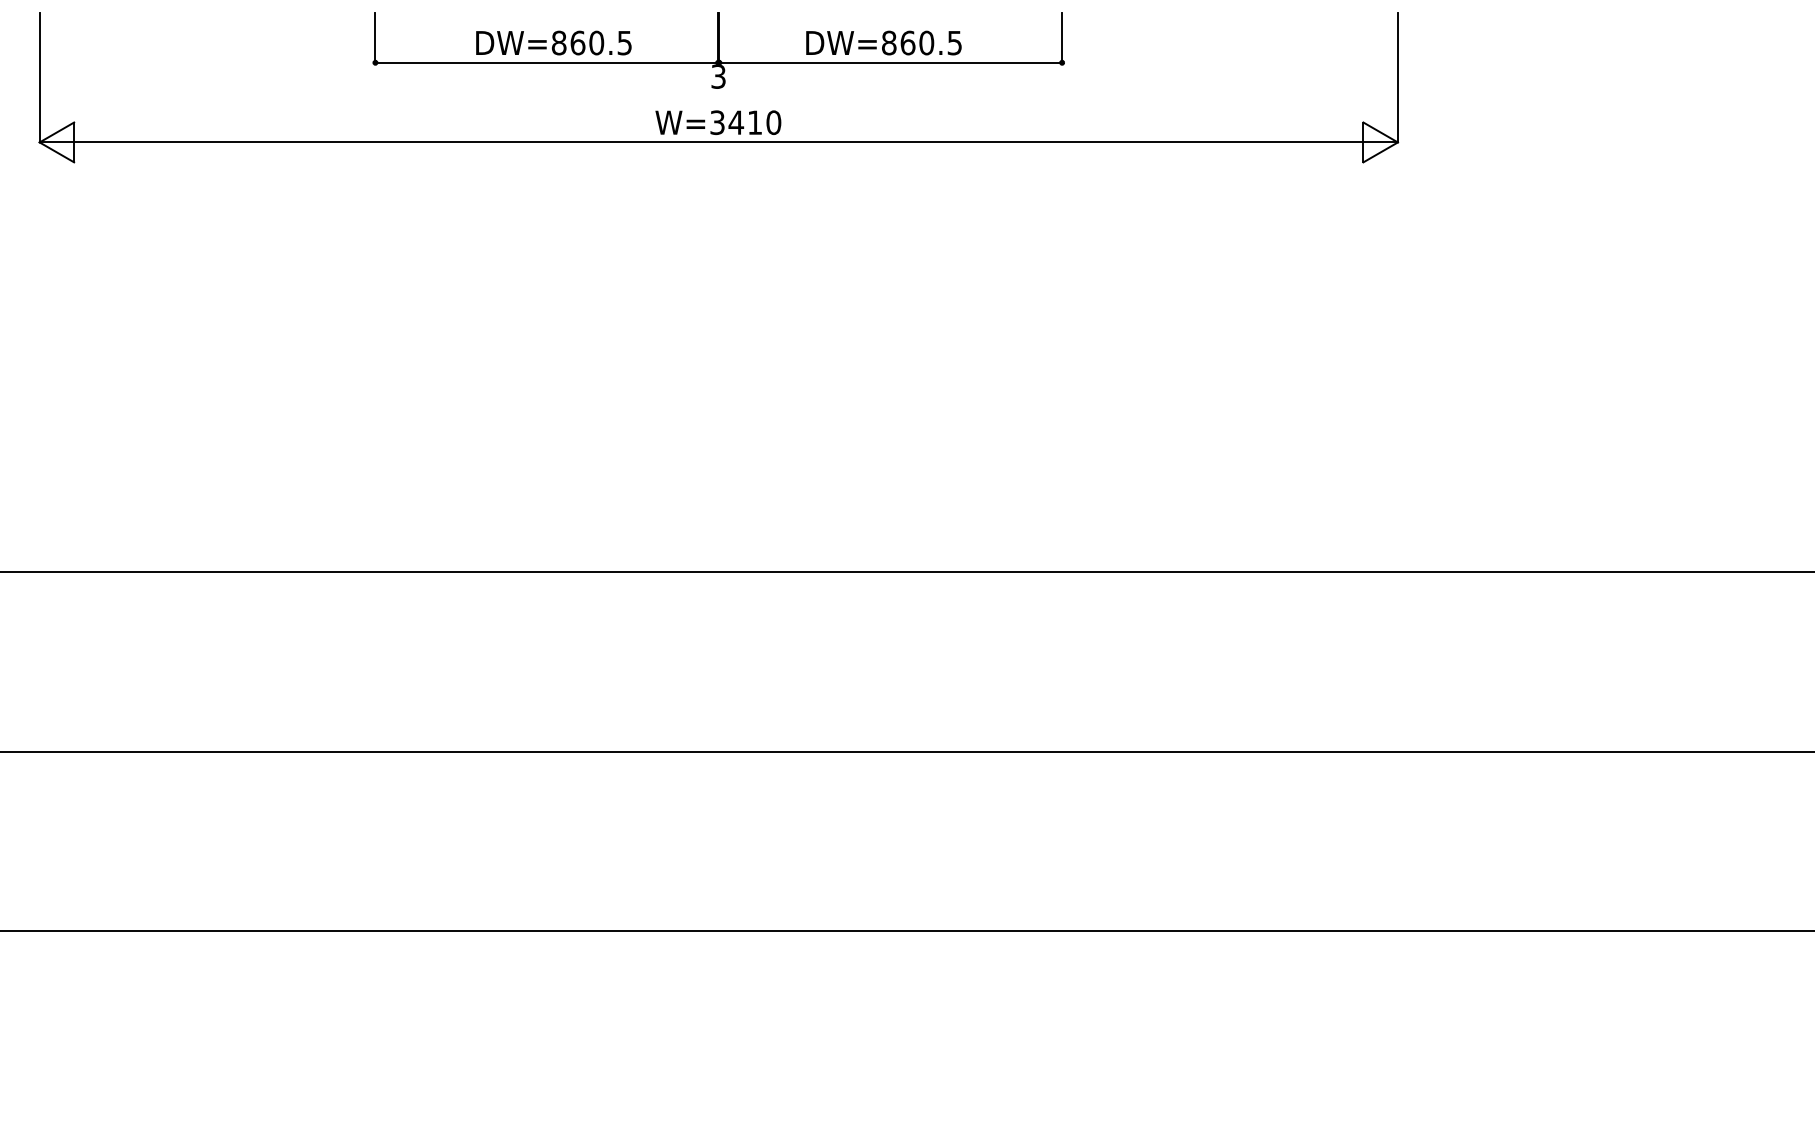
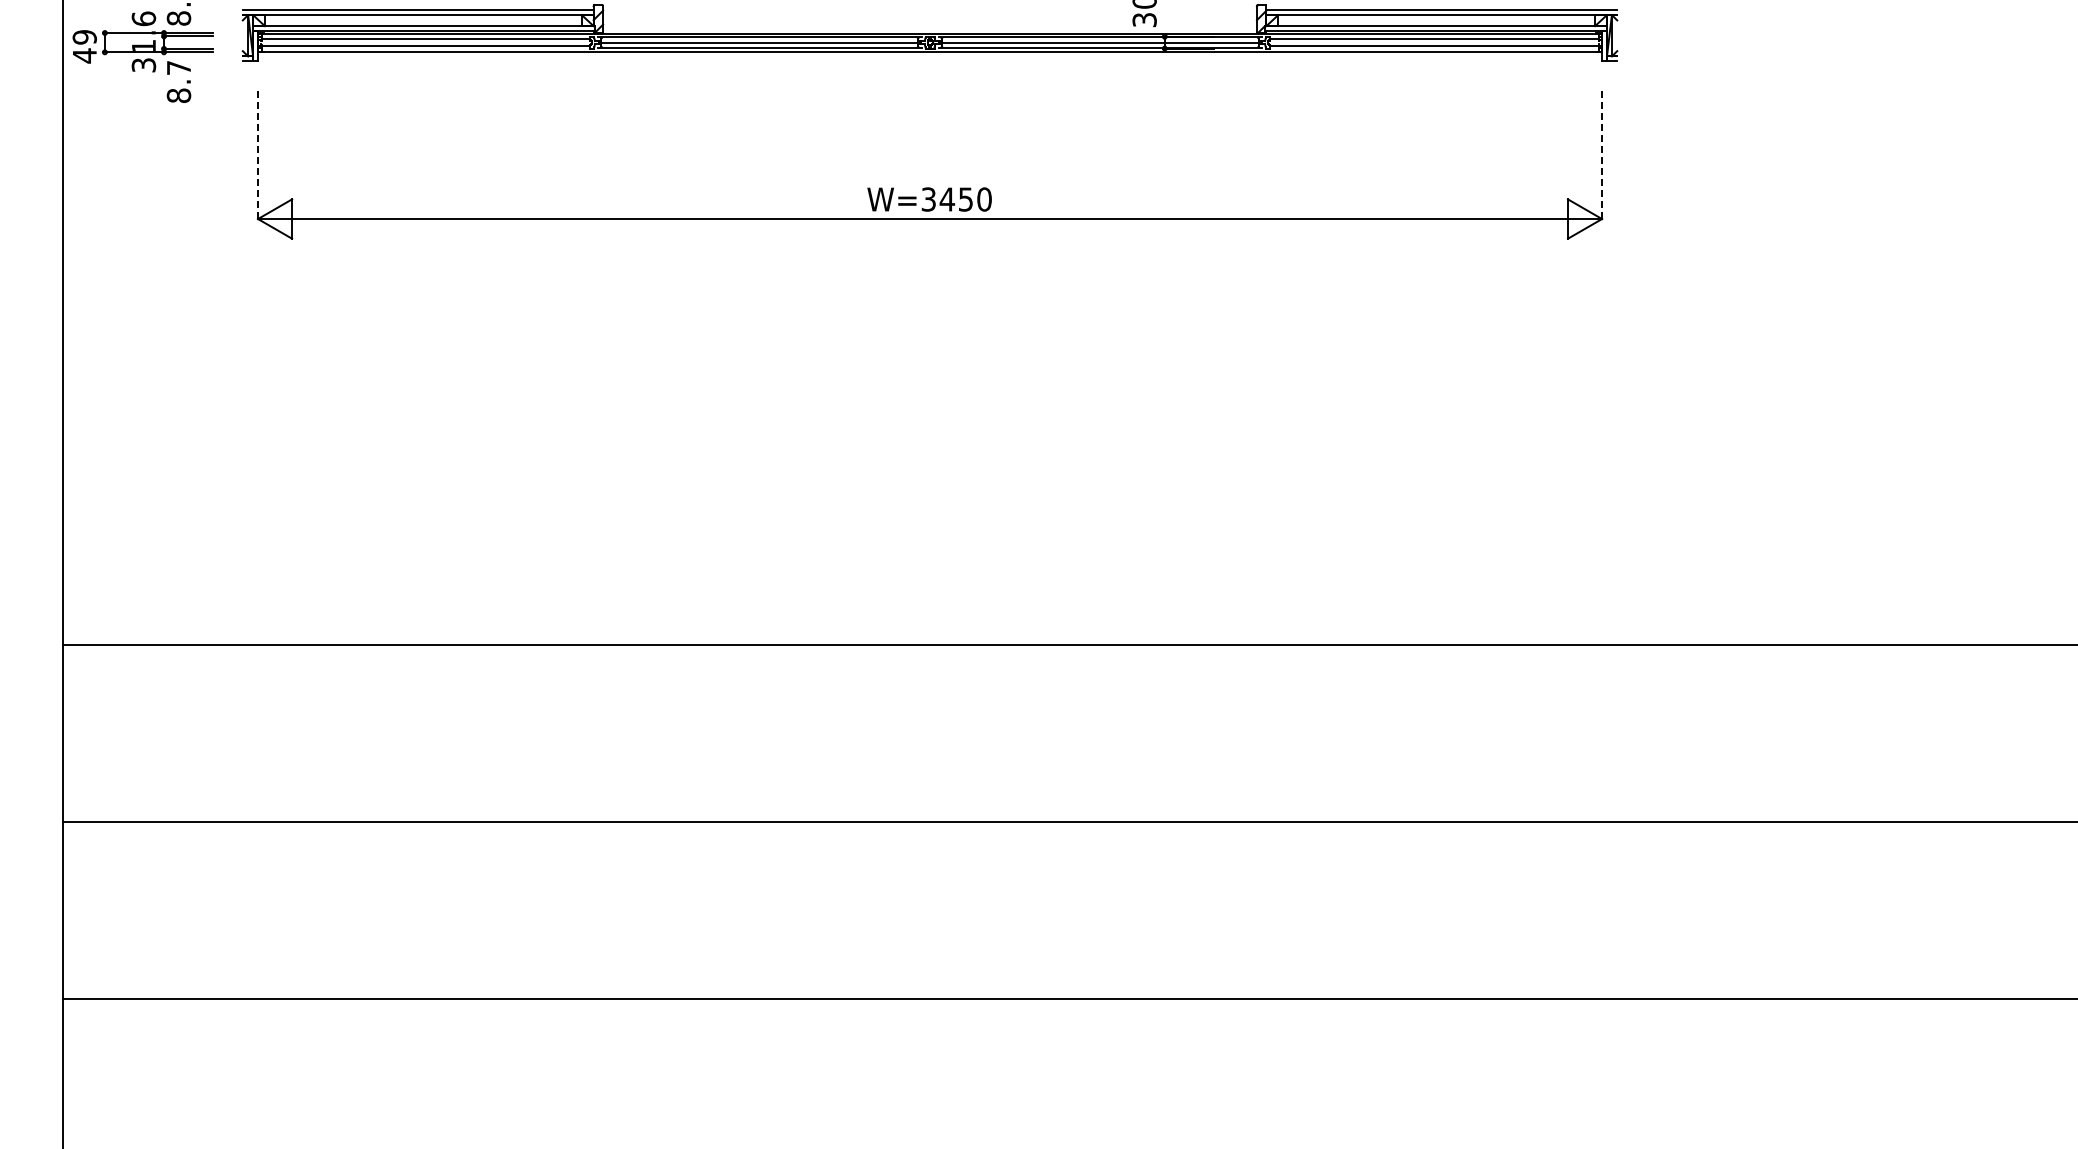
part: (718, 50) -> (929, 128), removed
line: (40, 78) -> (258, 155), solid -> dashed
line: (1398, 78) -> (1602, 155), solid -> dashed
text: (754, 122) -> (965, 199), W=3410 -> W=3450

